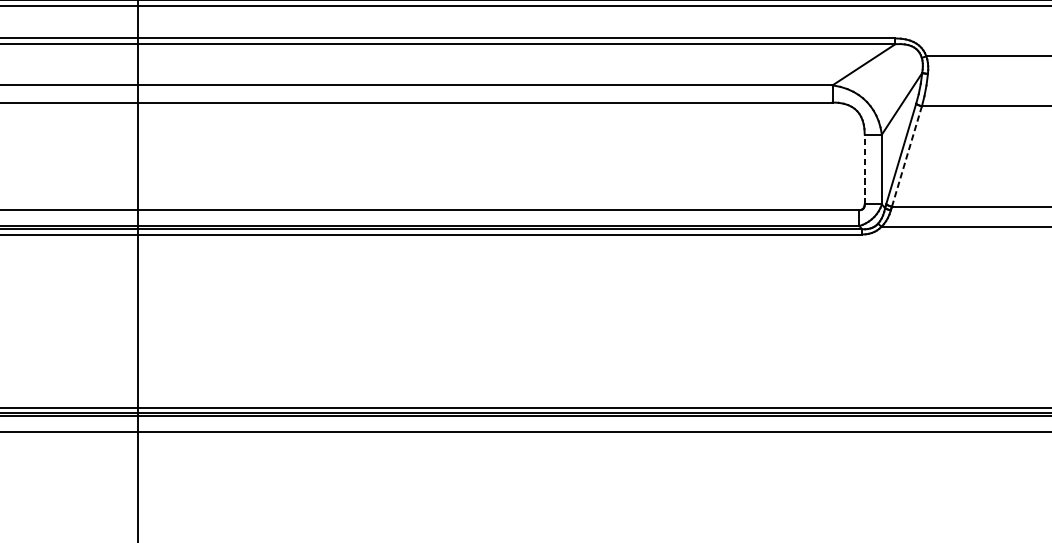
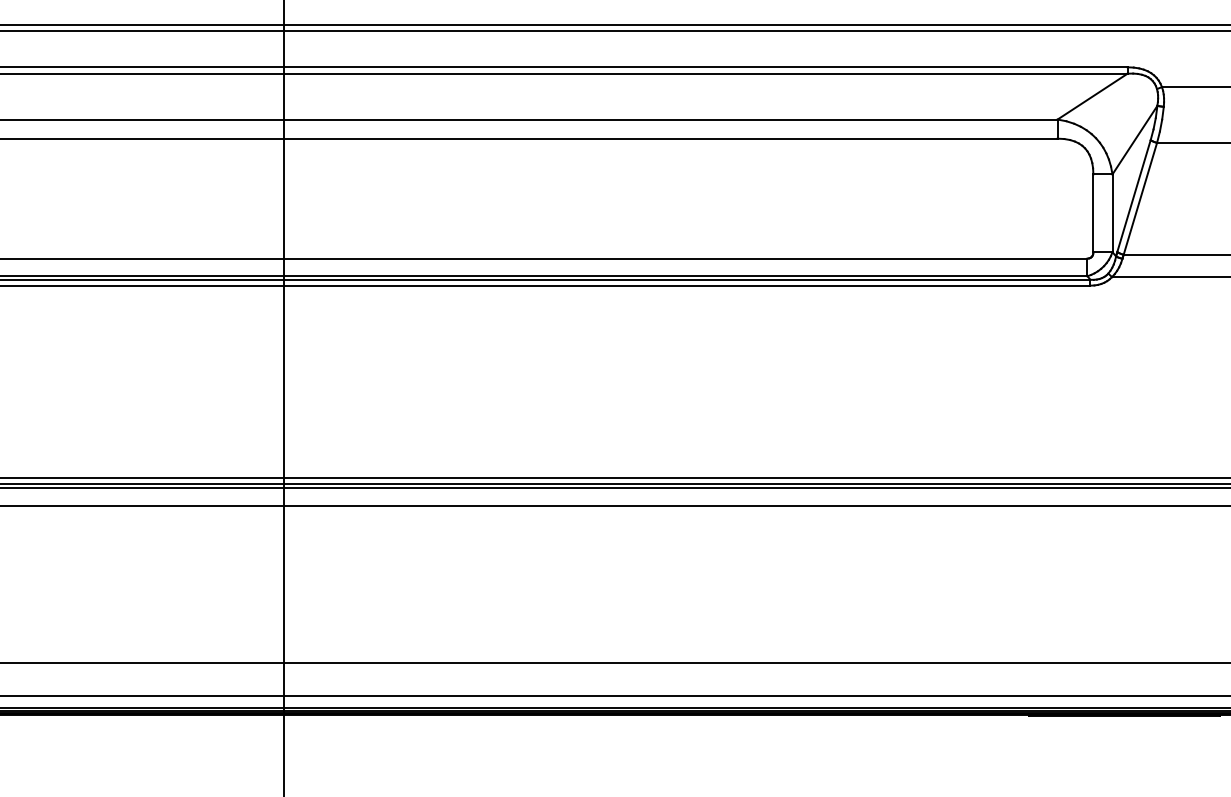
line: (907, 156) -> (1140, 198), dashed -> solid
line: (864, 169) -> (1093, 213), dashed -> solid

